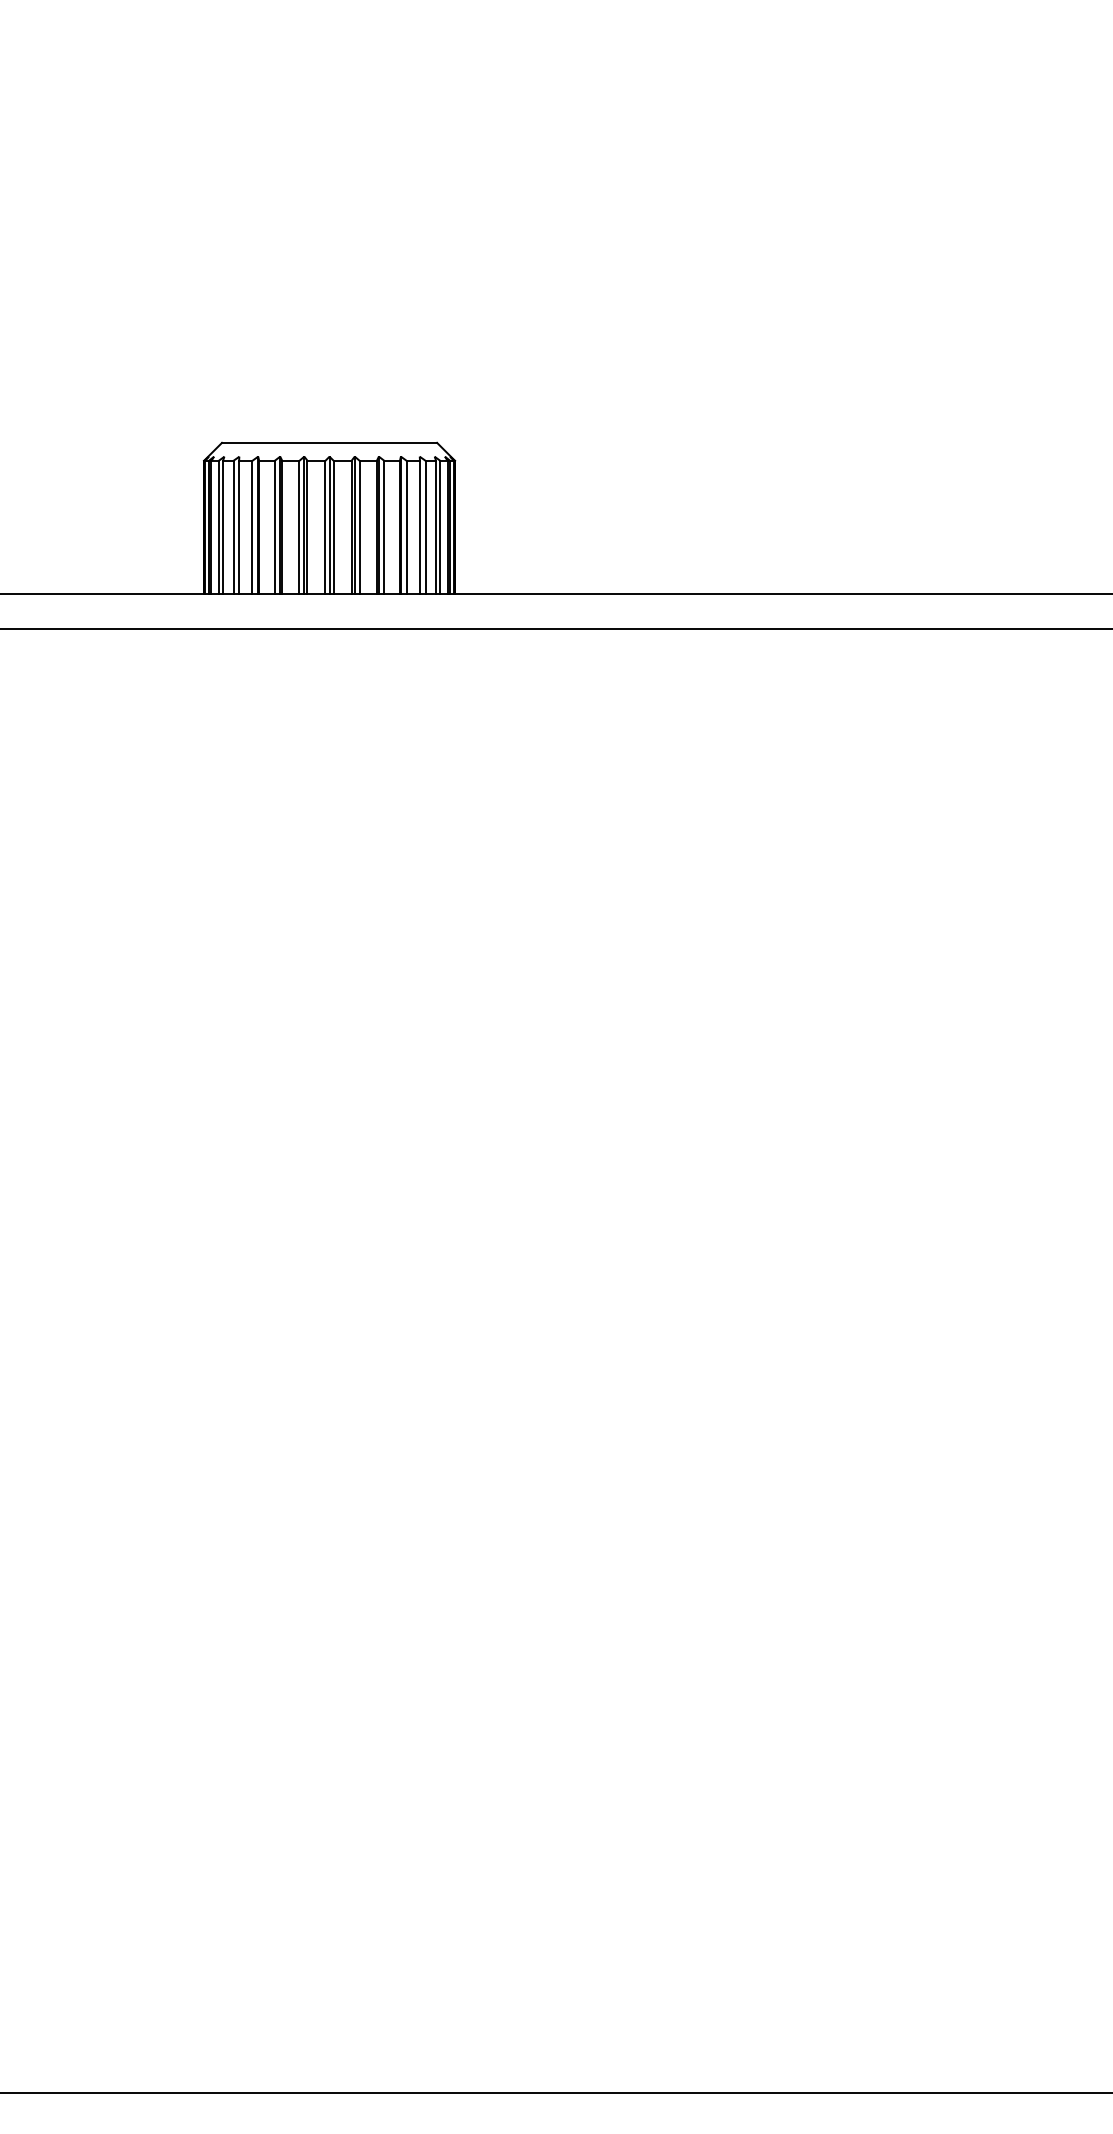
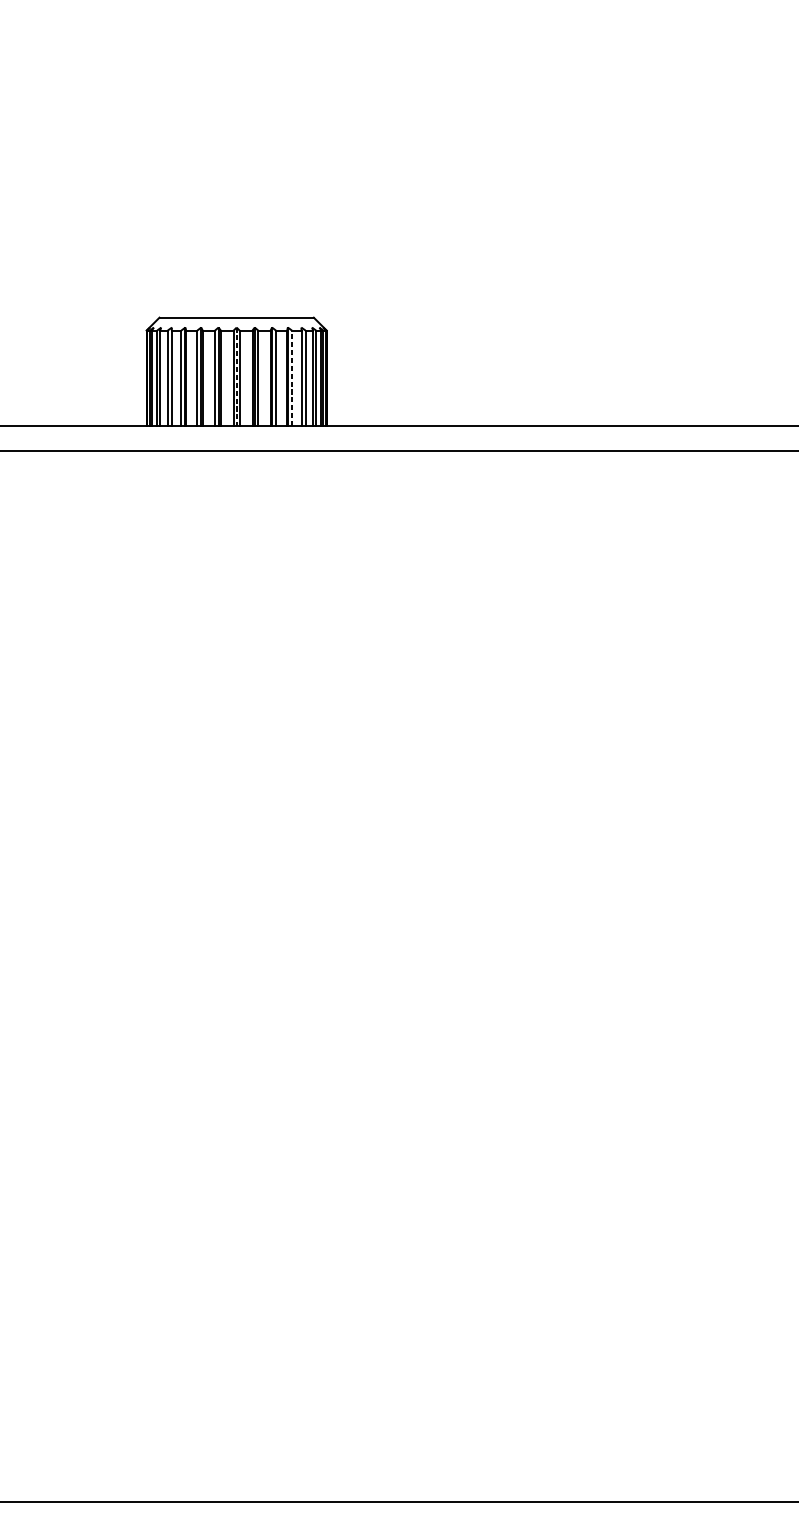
line: (329, 525) -> (236, 376), solid -> dashed
line: (406, 527) -> (291, 378), solid -> dashed

